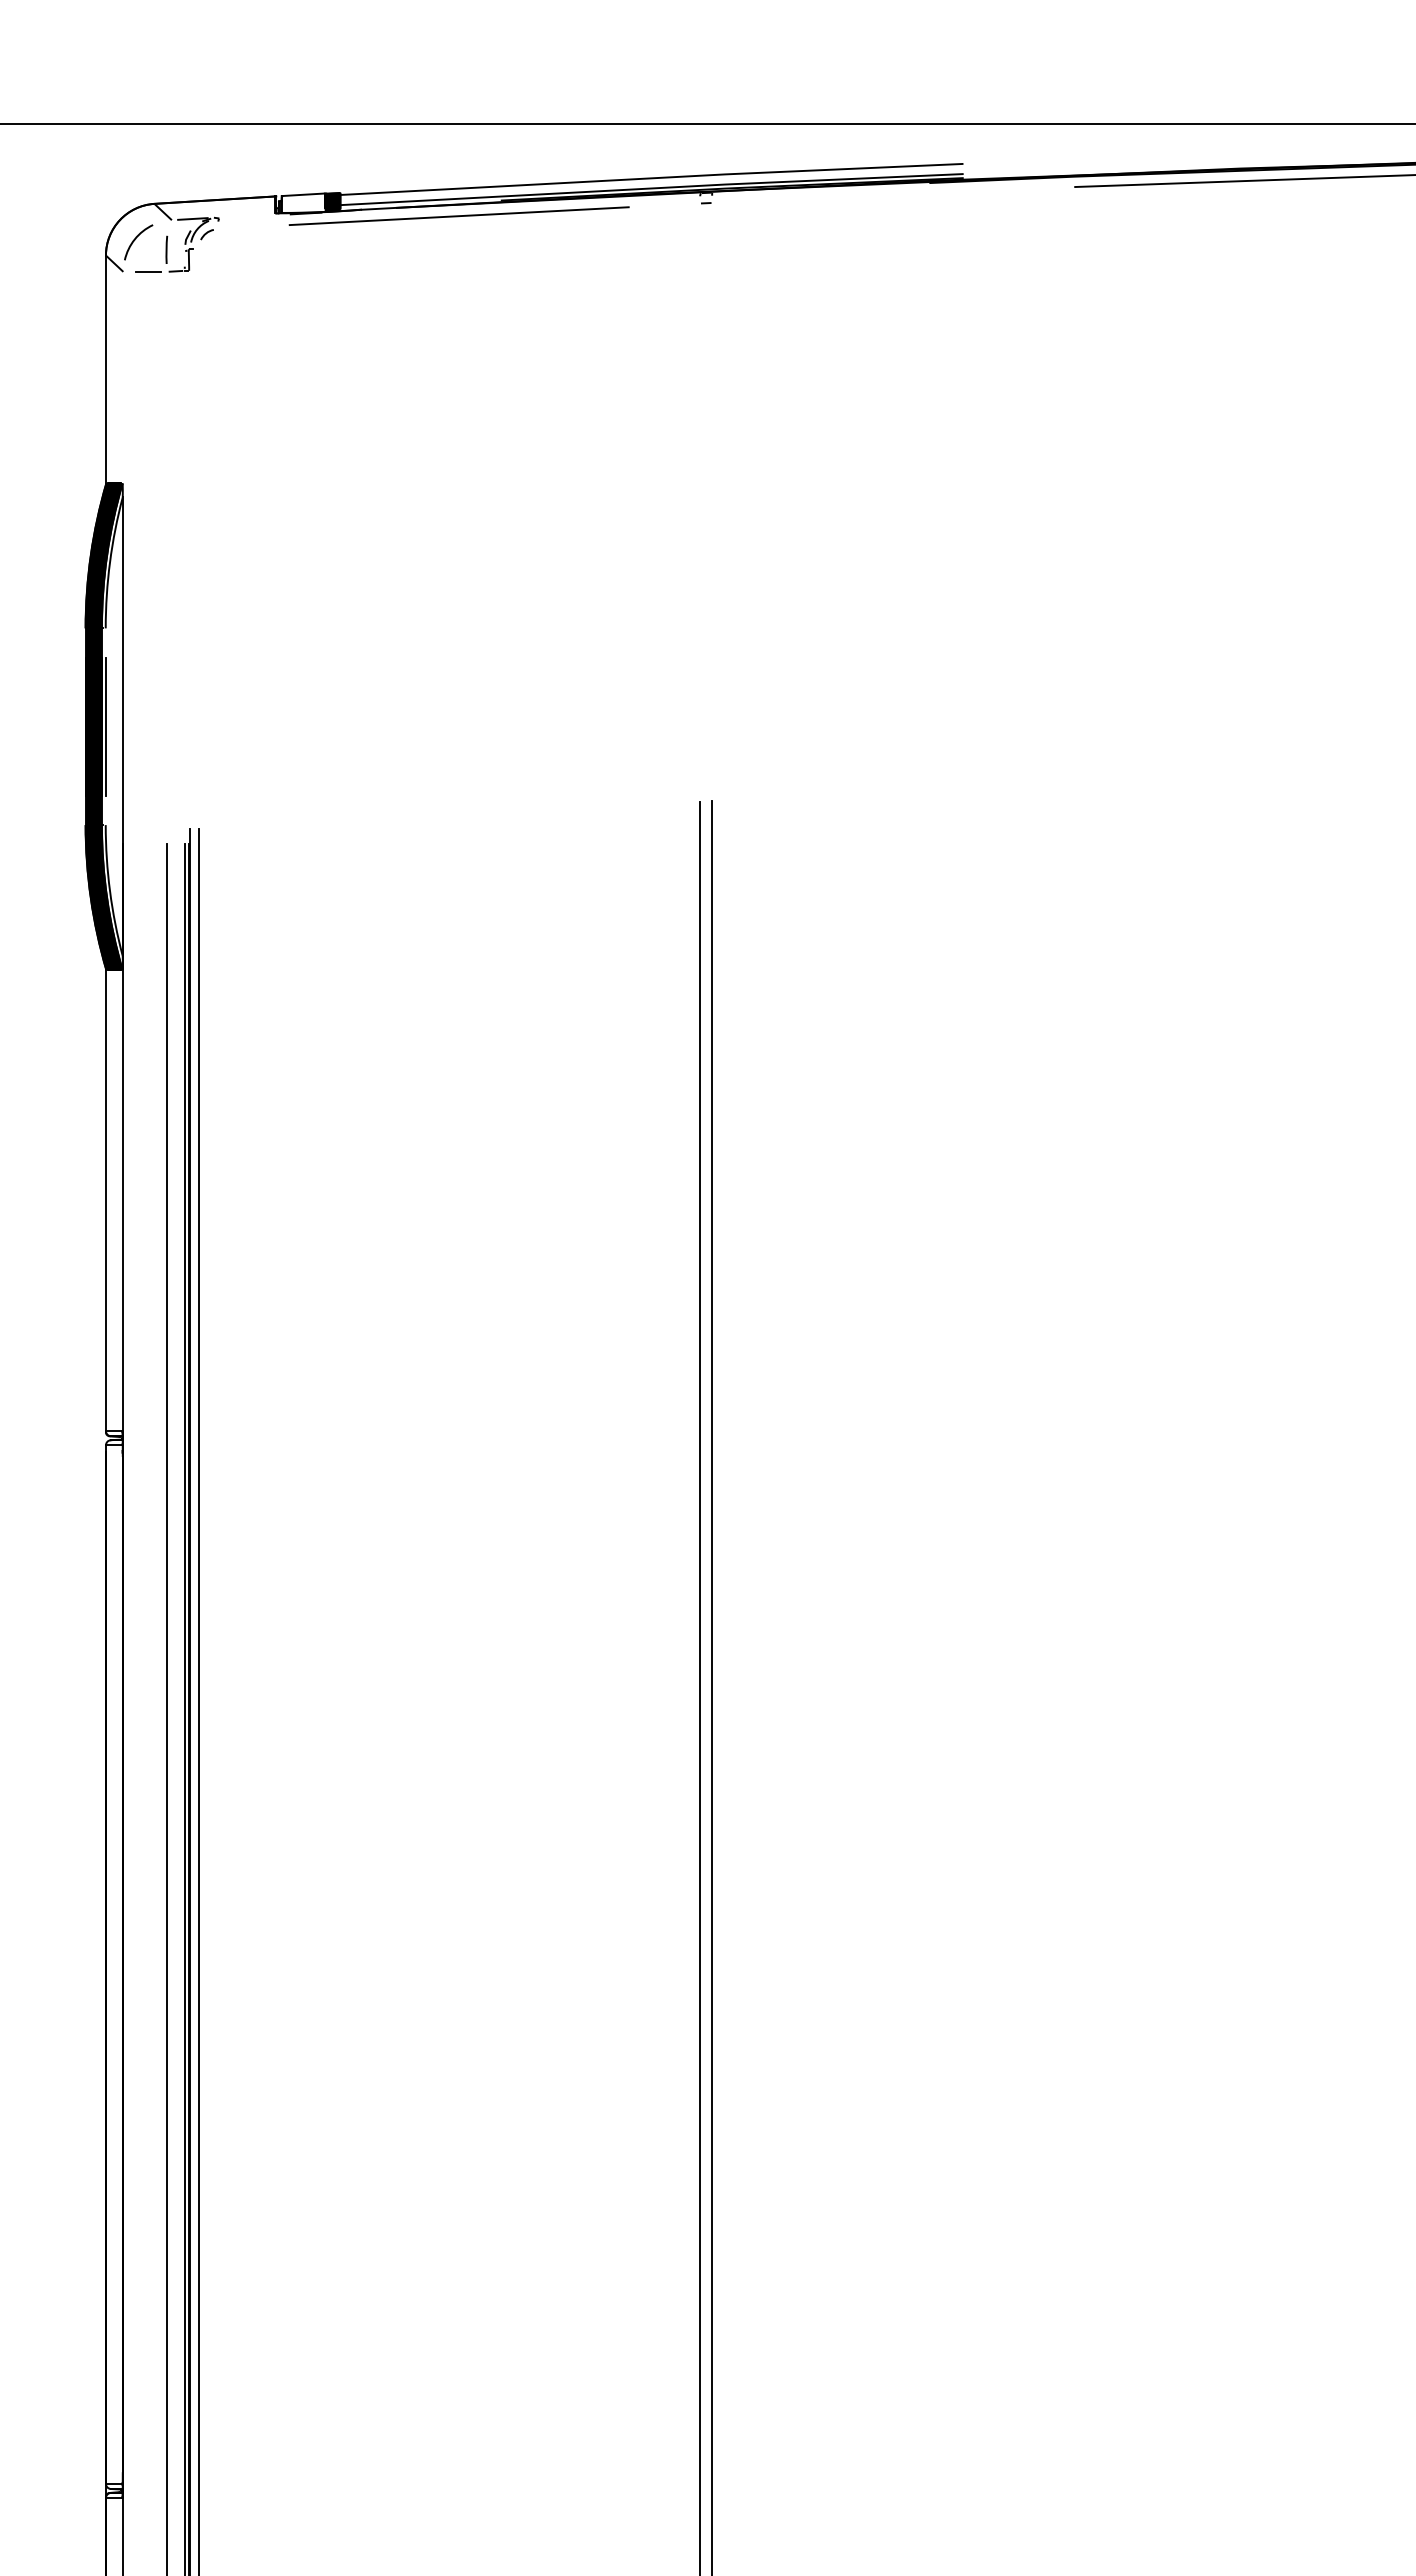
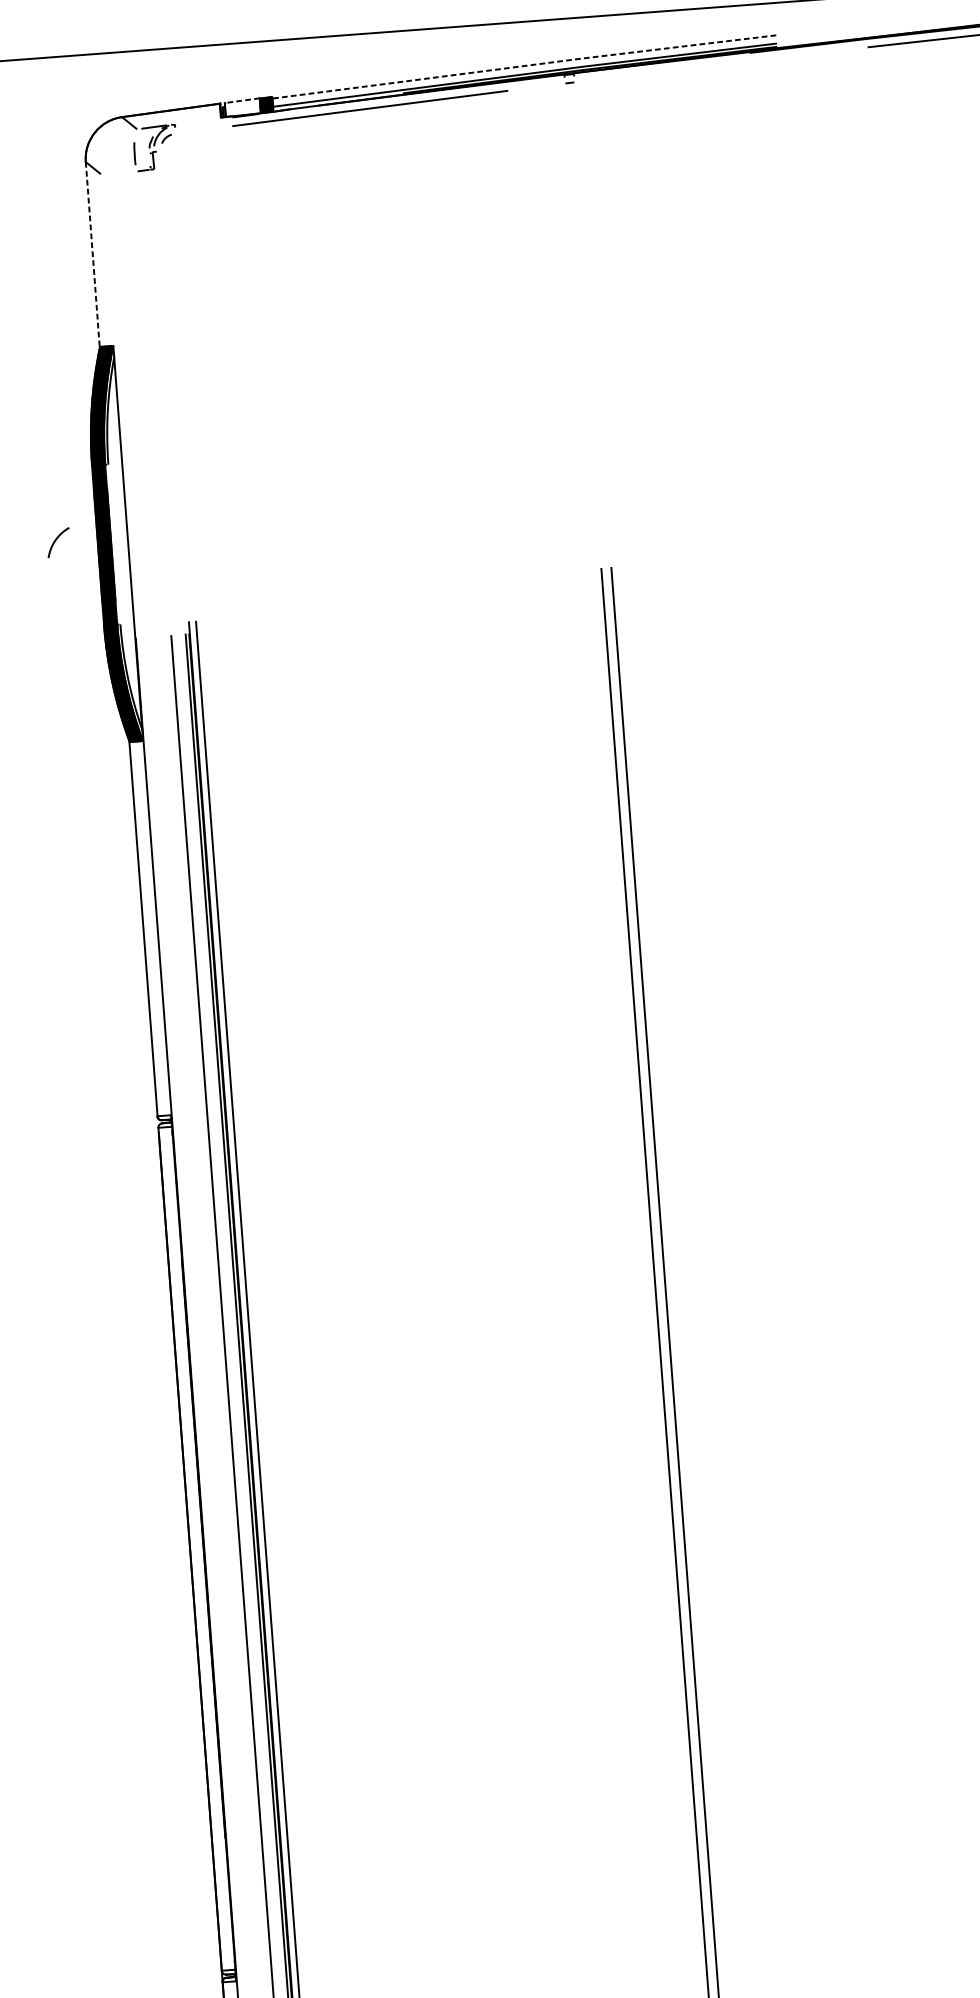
line: (652, 178) -> (524, 66), solid -> dashed
line: (302, 194) -> (241, 100), solid -> dashed
arc: (135, 240) -> (56, 541), moved
line: (148, 271) -> (121, 172), removed
line: (105, 370) -> (92, 255), solid -> dashed
line: (105, 726) -> (114, 544), removed

